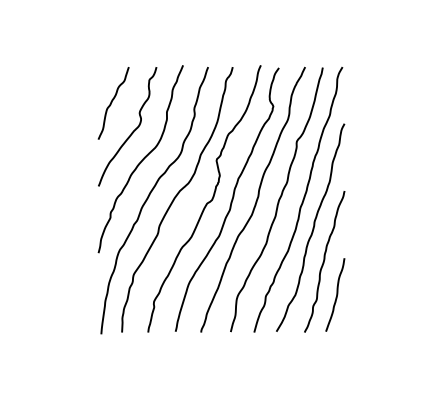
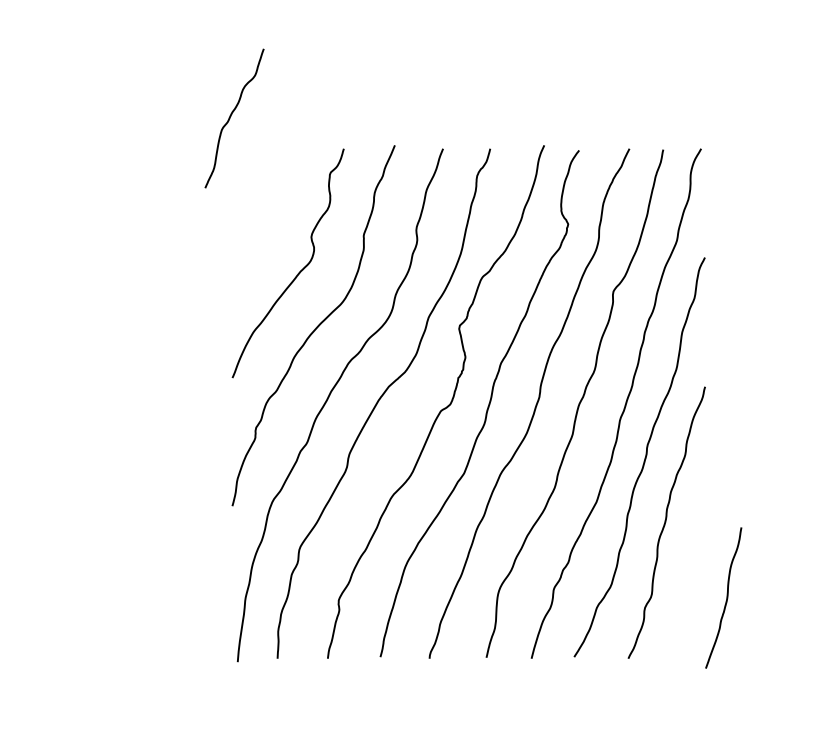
curve: (112, 102) -> (232, 116), moved
curve: (336, 294) -> (726, 597), moved

